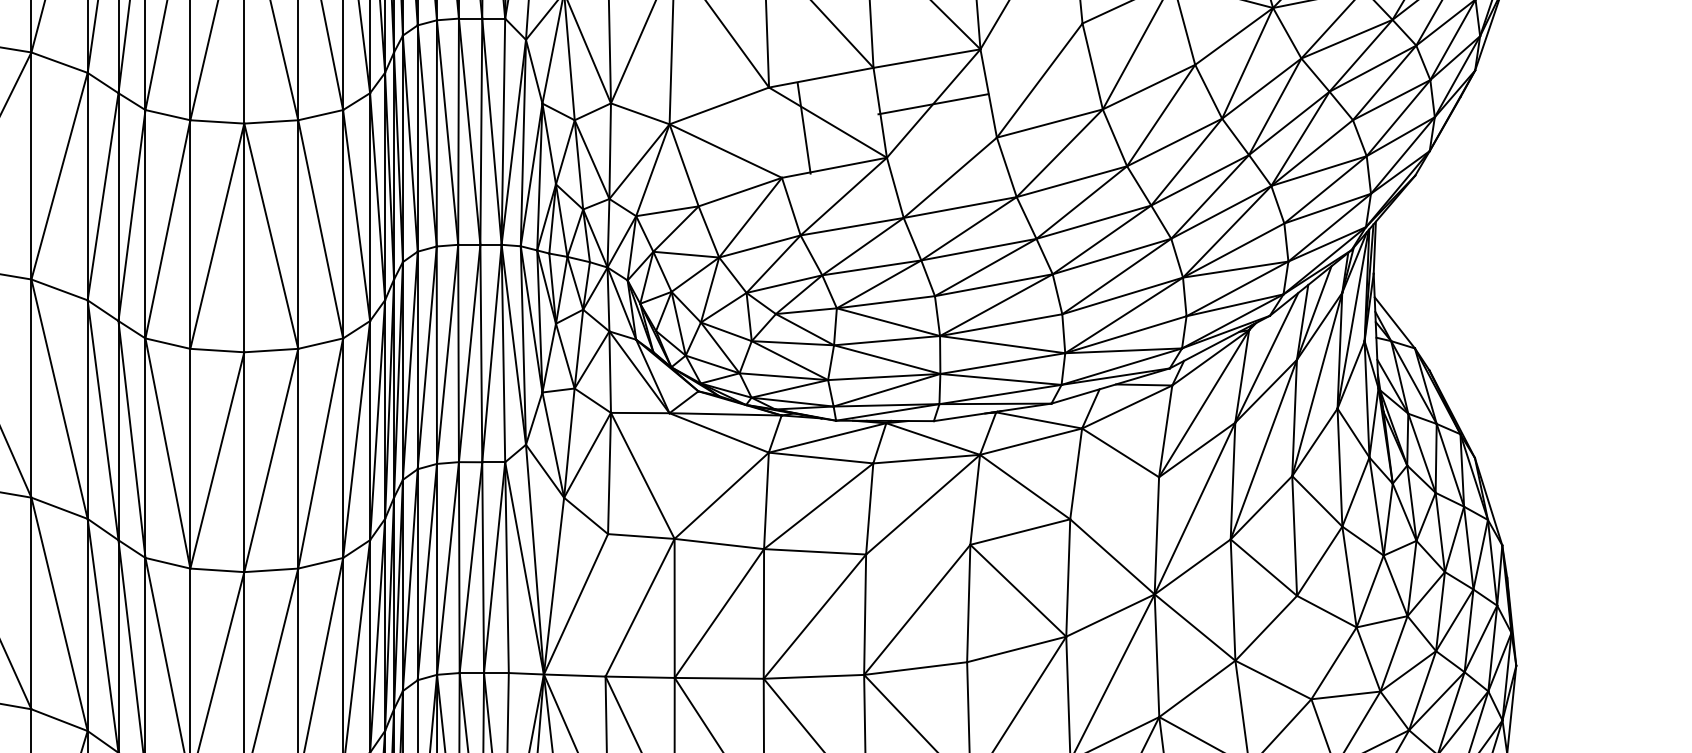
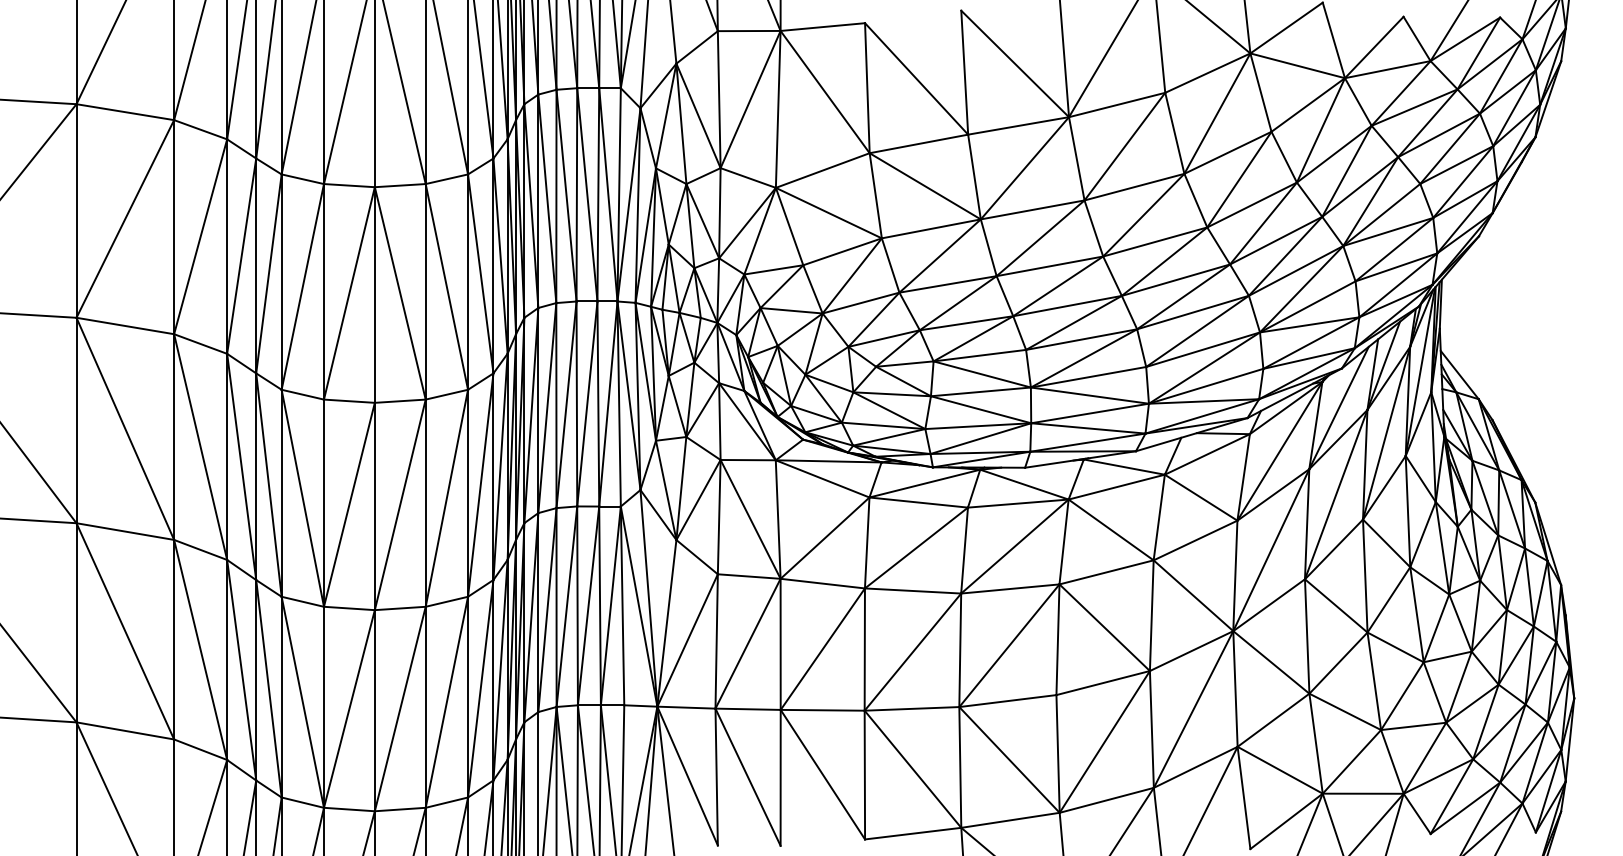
line: (1031, 35) -> (1117, 104), added
line: (933, 103) -> (1032, 209), moved
line: (803, 128) -> (875, 195), moved
line: (671, 476) -> (777, 519), added
line: (1114, 498) -> (1195, 540), added
line: (918, 549) -> (1010, 588), added
line: (606, 605) -> (716, 641), added
line: (1304, 647) -> (1374, 681), added

